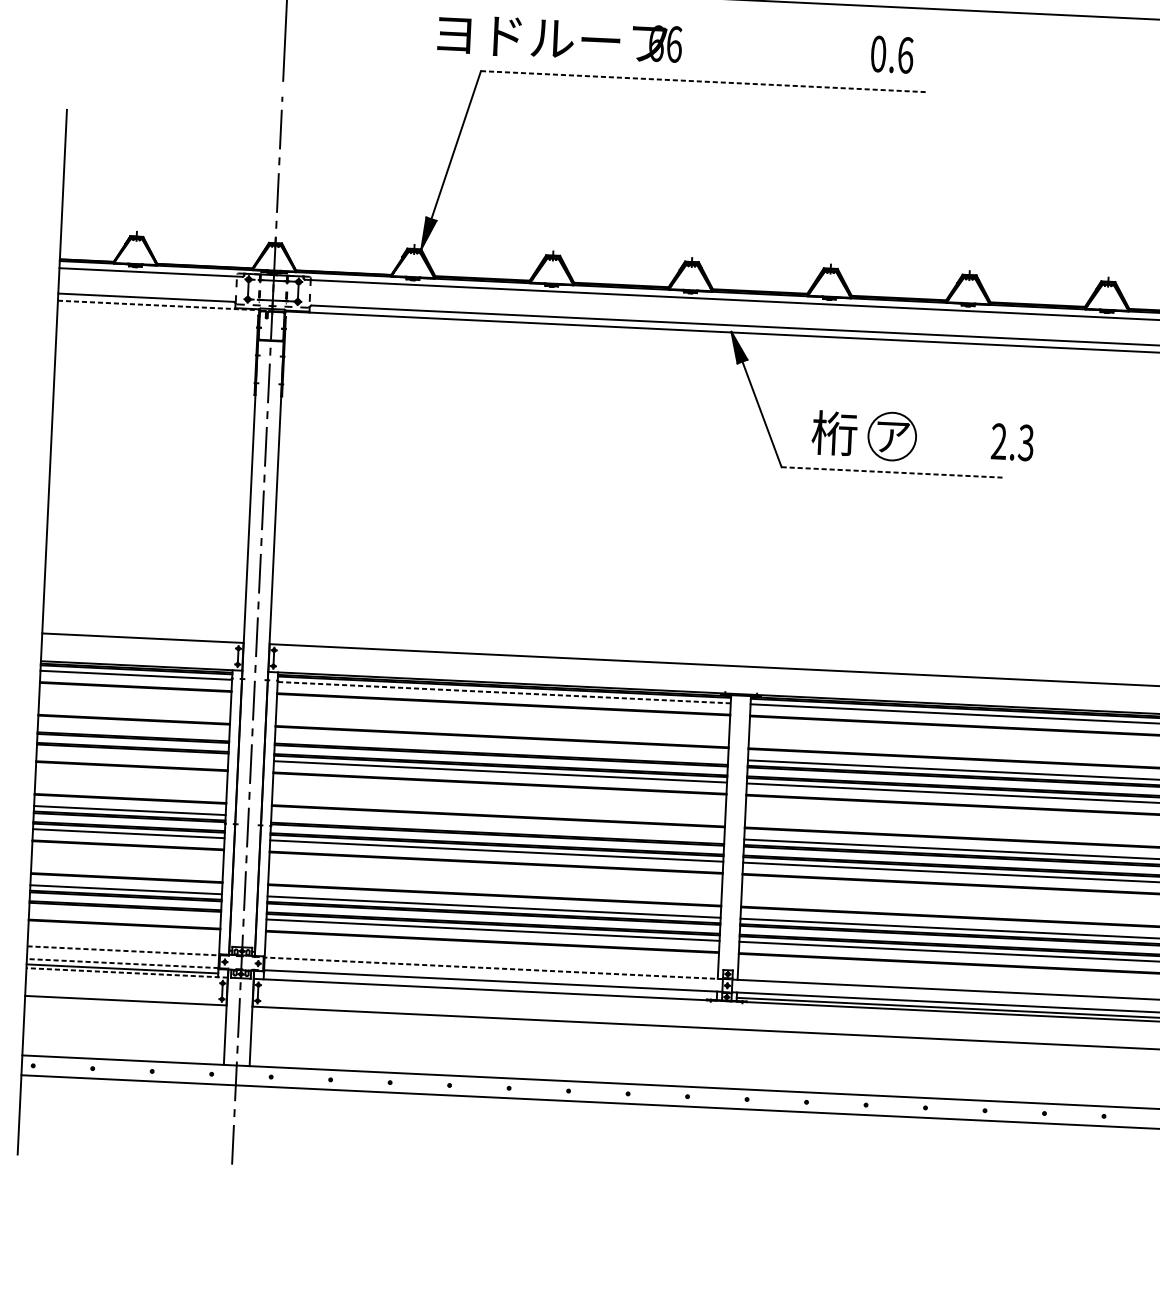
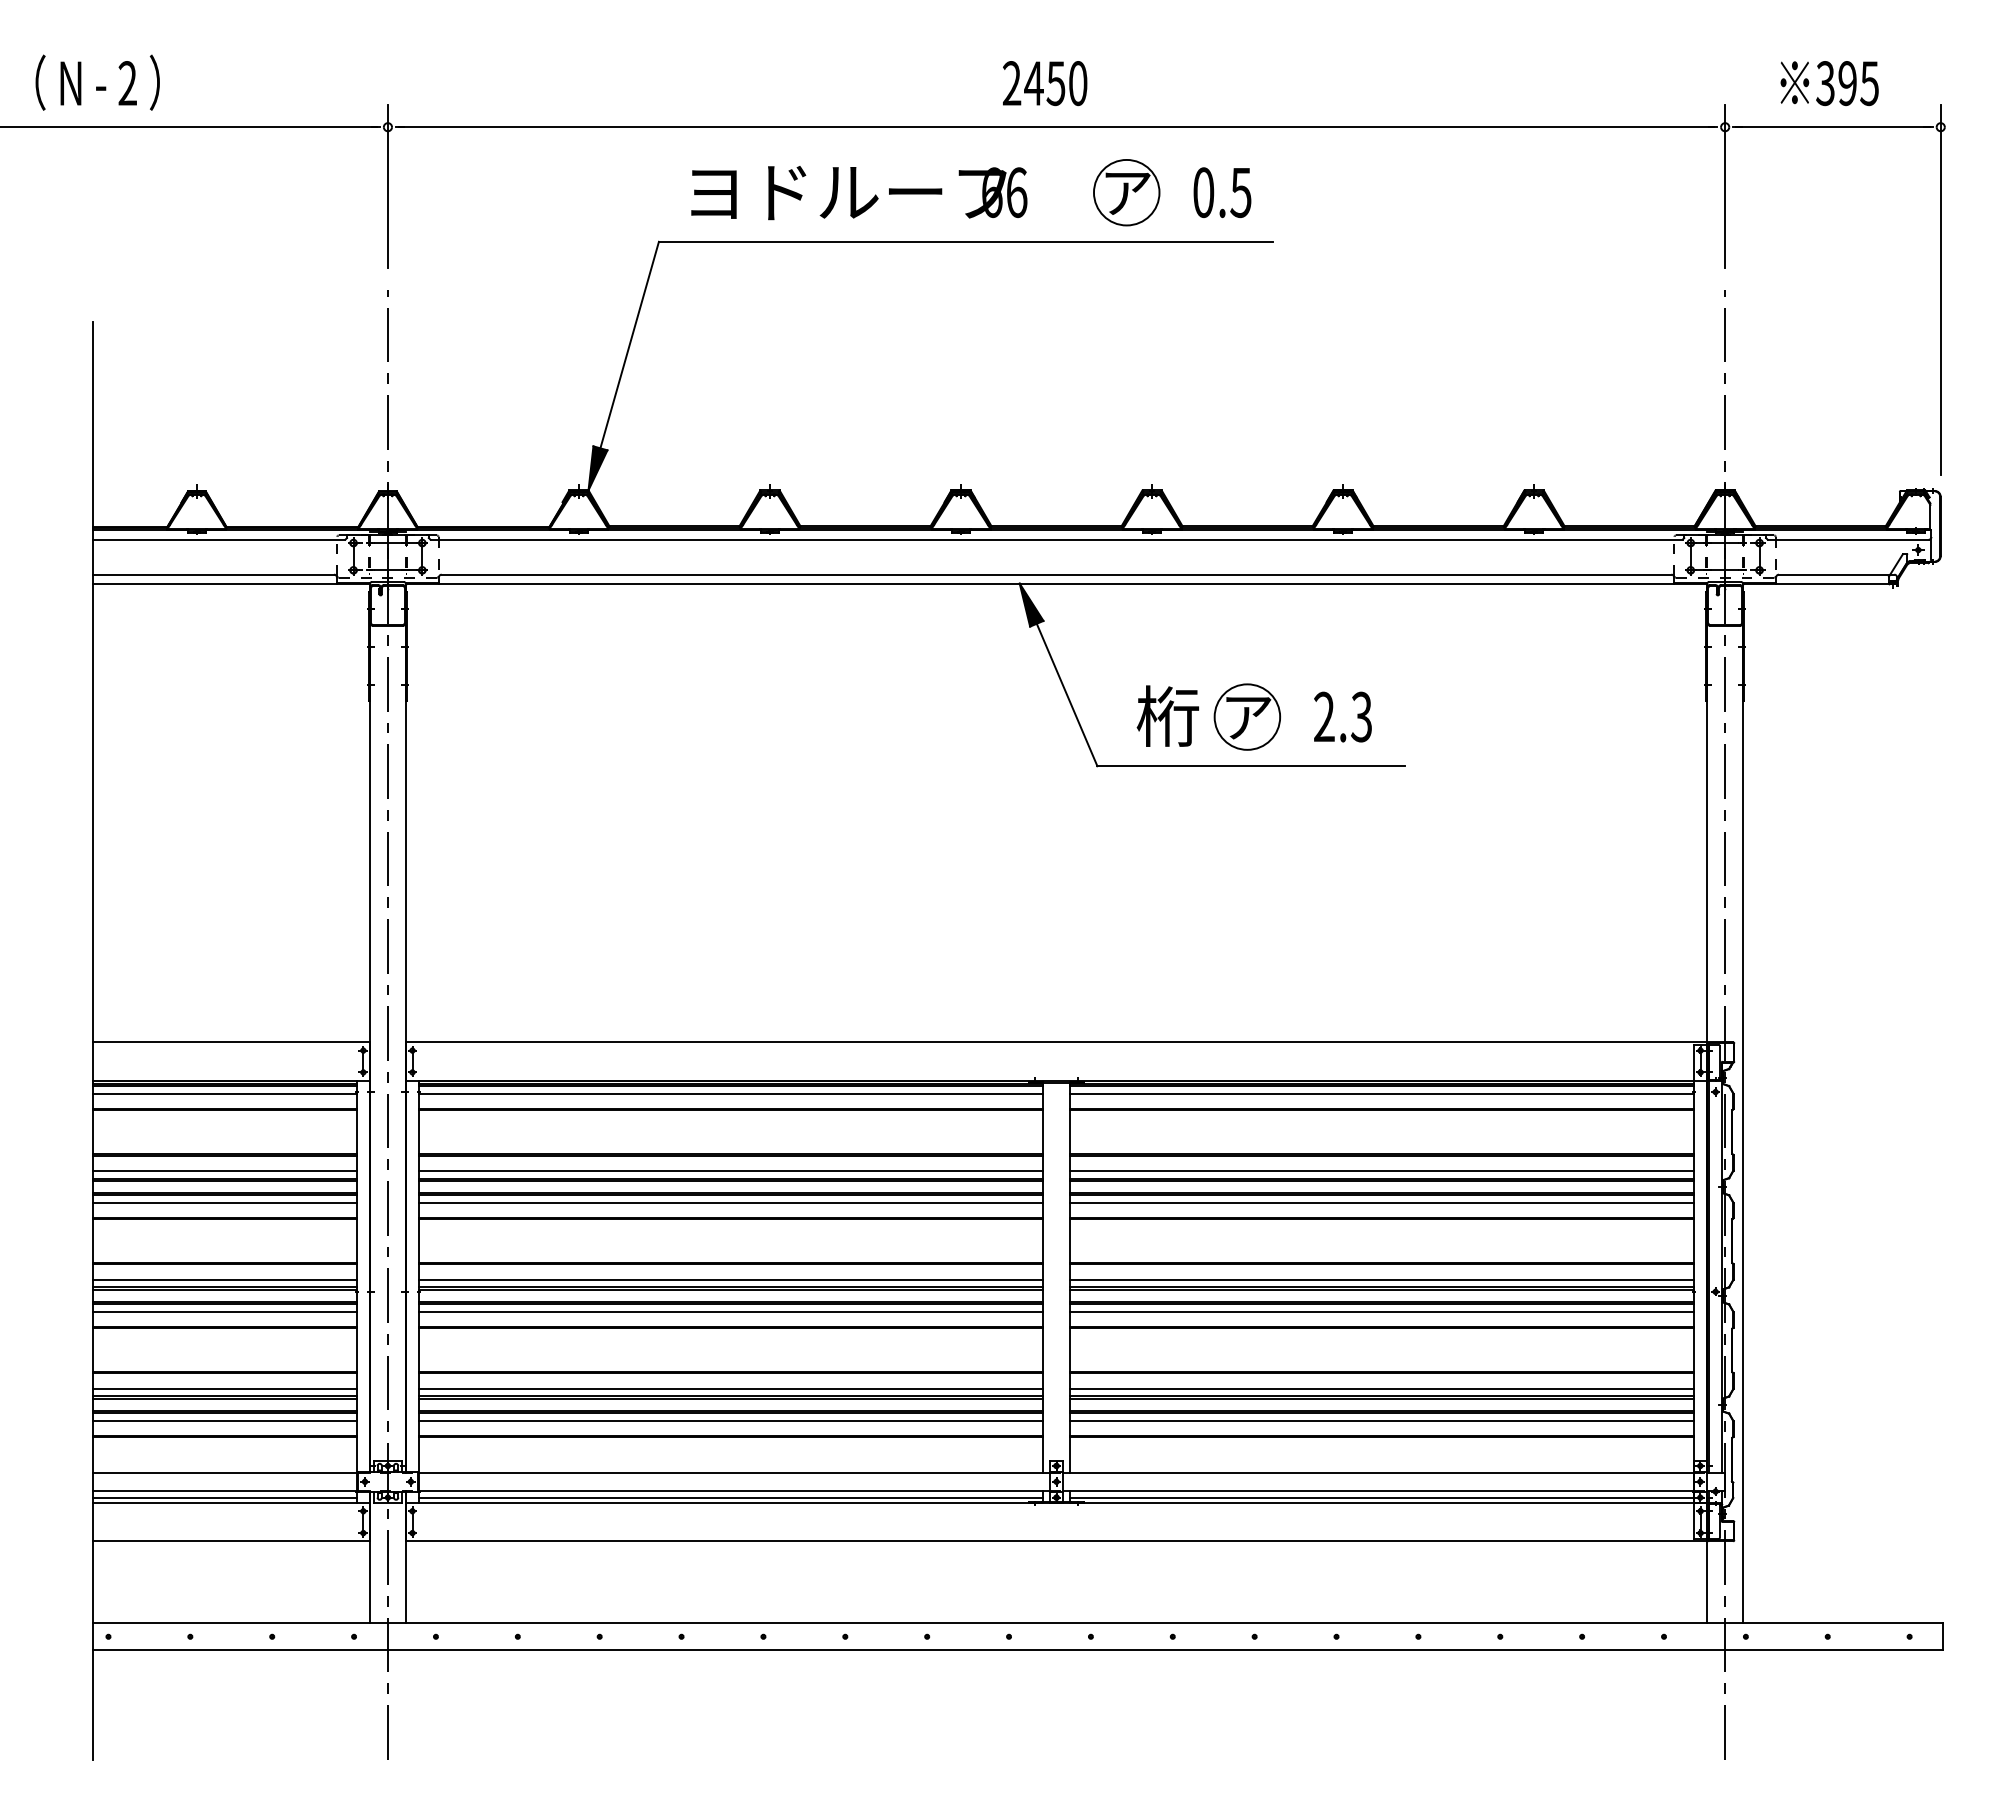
text: (560, 39) -> (859, 193), moved
part: (822, 51) -> (1126, 192), added
text: (905, 55) -> (1240, 192), 0.6 -> 0.5
line: (703, 81) -> (965, 241), dashed -> solid
line: (158, 305) -> (231, 584), dashed -> solid
text: (1012, 441) -> (1342, 716), moved
line: (893, 472) -> (1251, 766), dashed -> solid
line: (504, 692) -> (731, 1093), dashed -> solid
line: (133, 731) -> (224, 1171), added
line: (501, 749) -> (730, 1171), added
line: (132, 754) -> (224, 1202), added
line: (497, 827) -> (730, 1279), added
line: (124, 912) -> (224, 1420), added
line: (123, 951) -> (224, 1473), dashed -> solid
line: (122, 963) -> (224, 1490), dashed -> solid
line: (493, 968) -> (734, 1473), dashed -> solid
line: (127, 973) -> (231, 1503), dashed -> solid
line: (489, 985) -> (730, 1497), added

